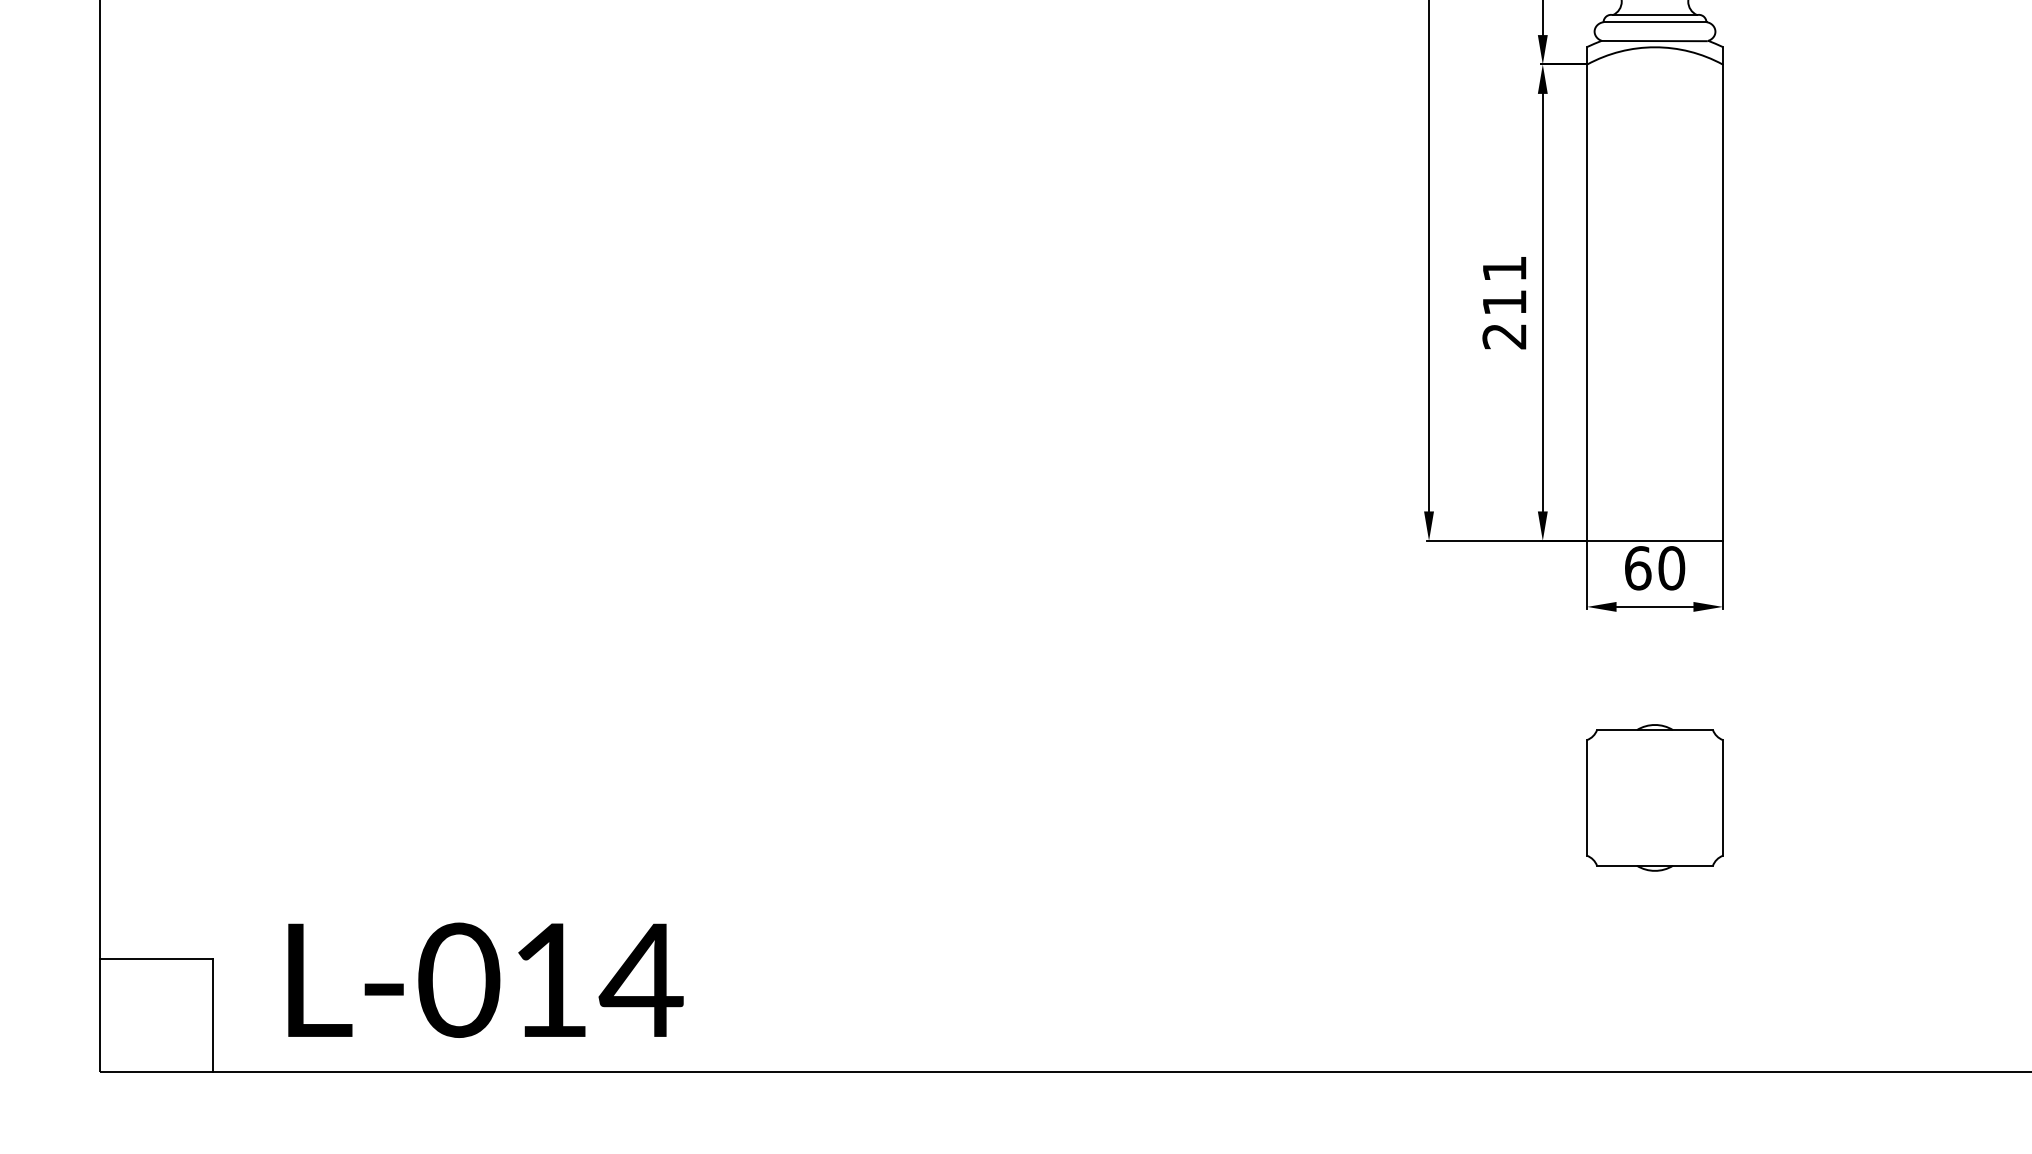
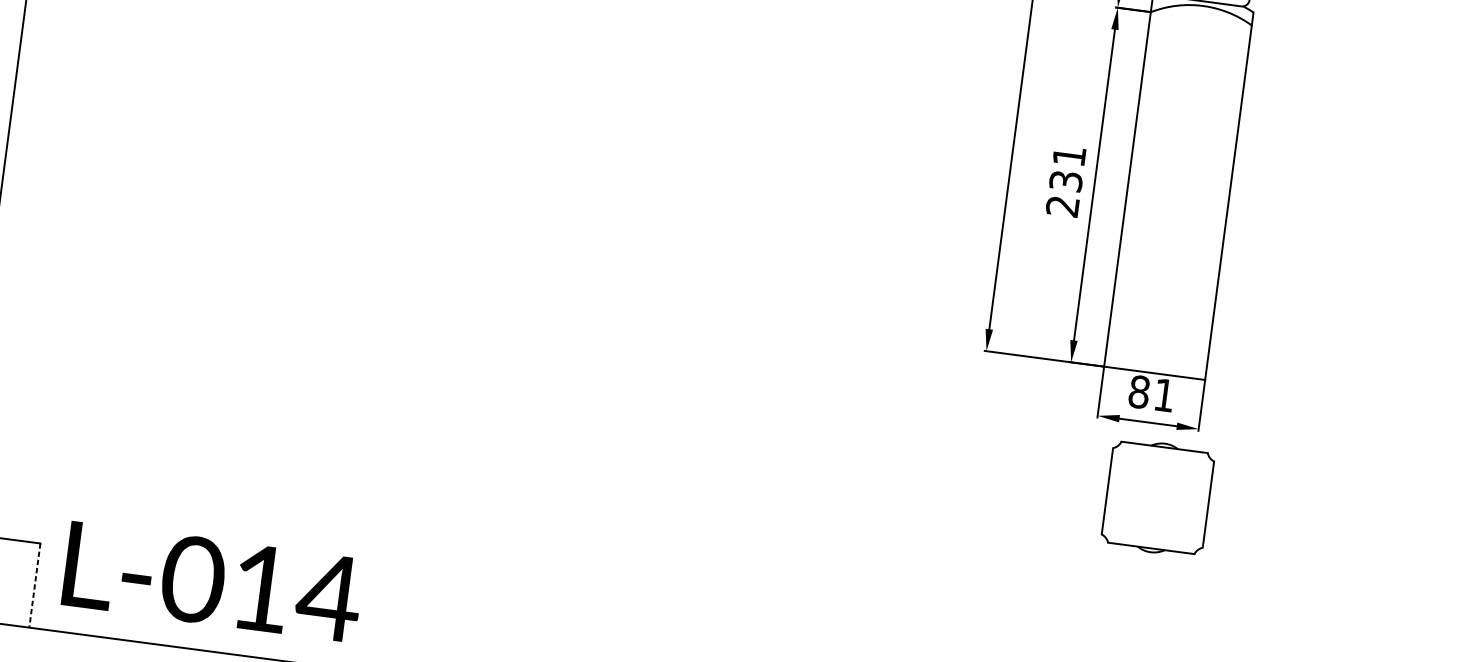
text: (1504, 302) -> (1065, 181), 211 -> 231
text: (1654, 568) -> (1151, 393), 60 -> 81
part: (1654, 797) -> (1157, 497), moved
text: (485, 979) -> (212, 581), moved
line: (213, 1015) -> (35, 585), solid -> dashed

